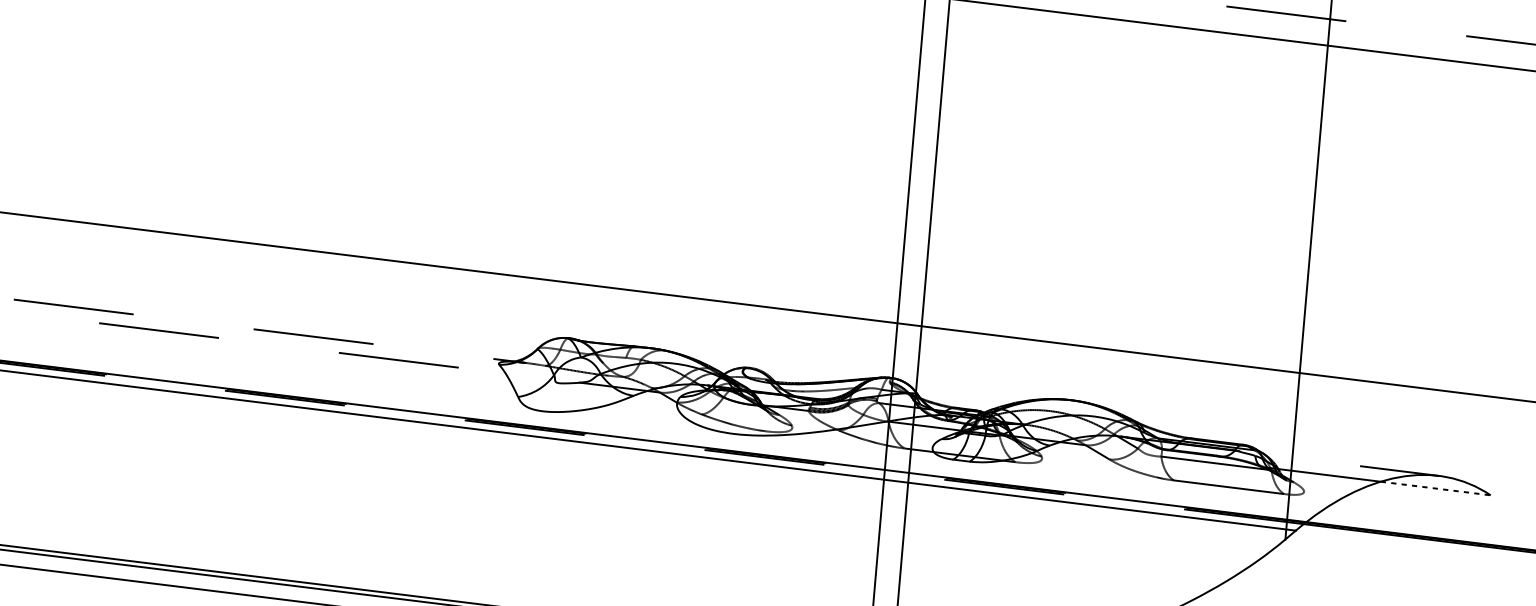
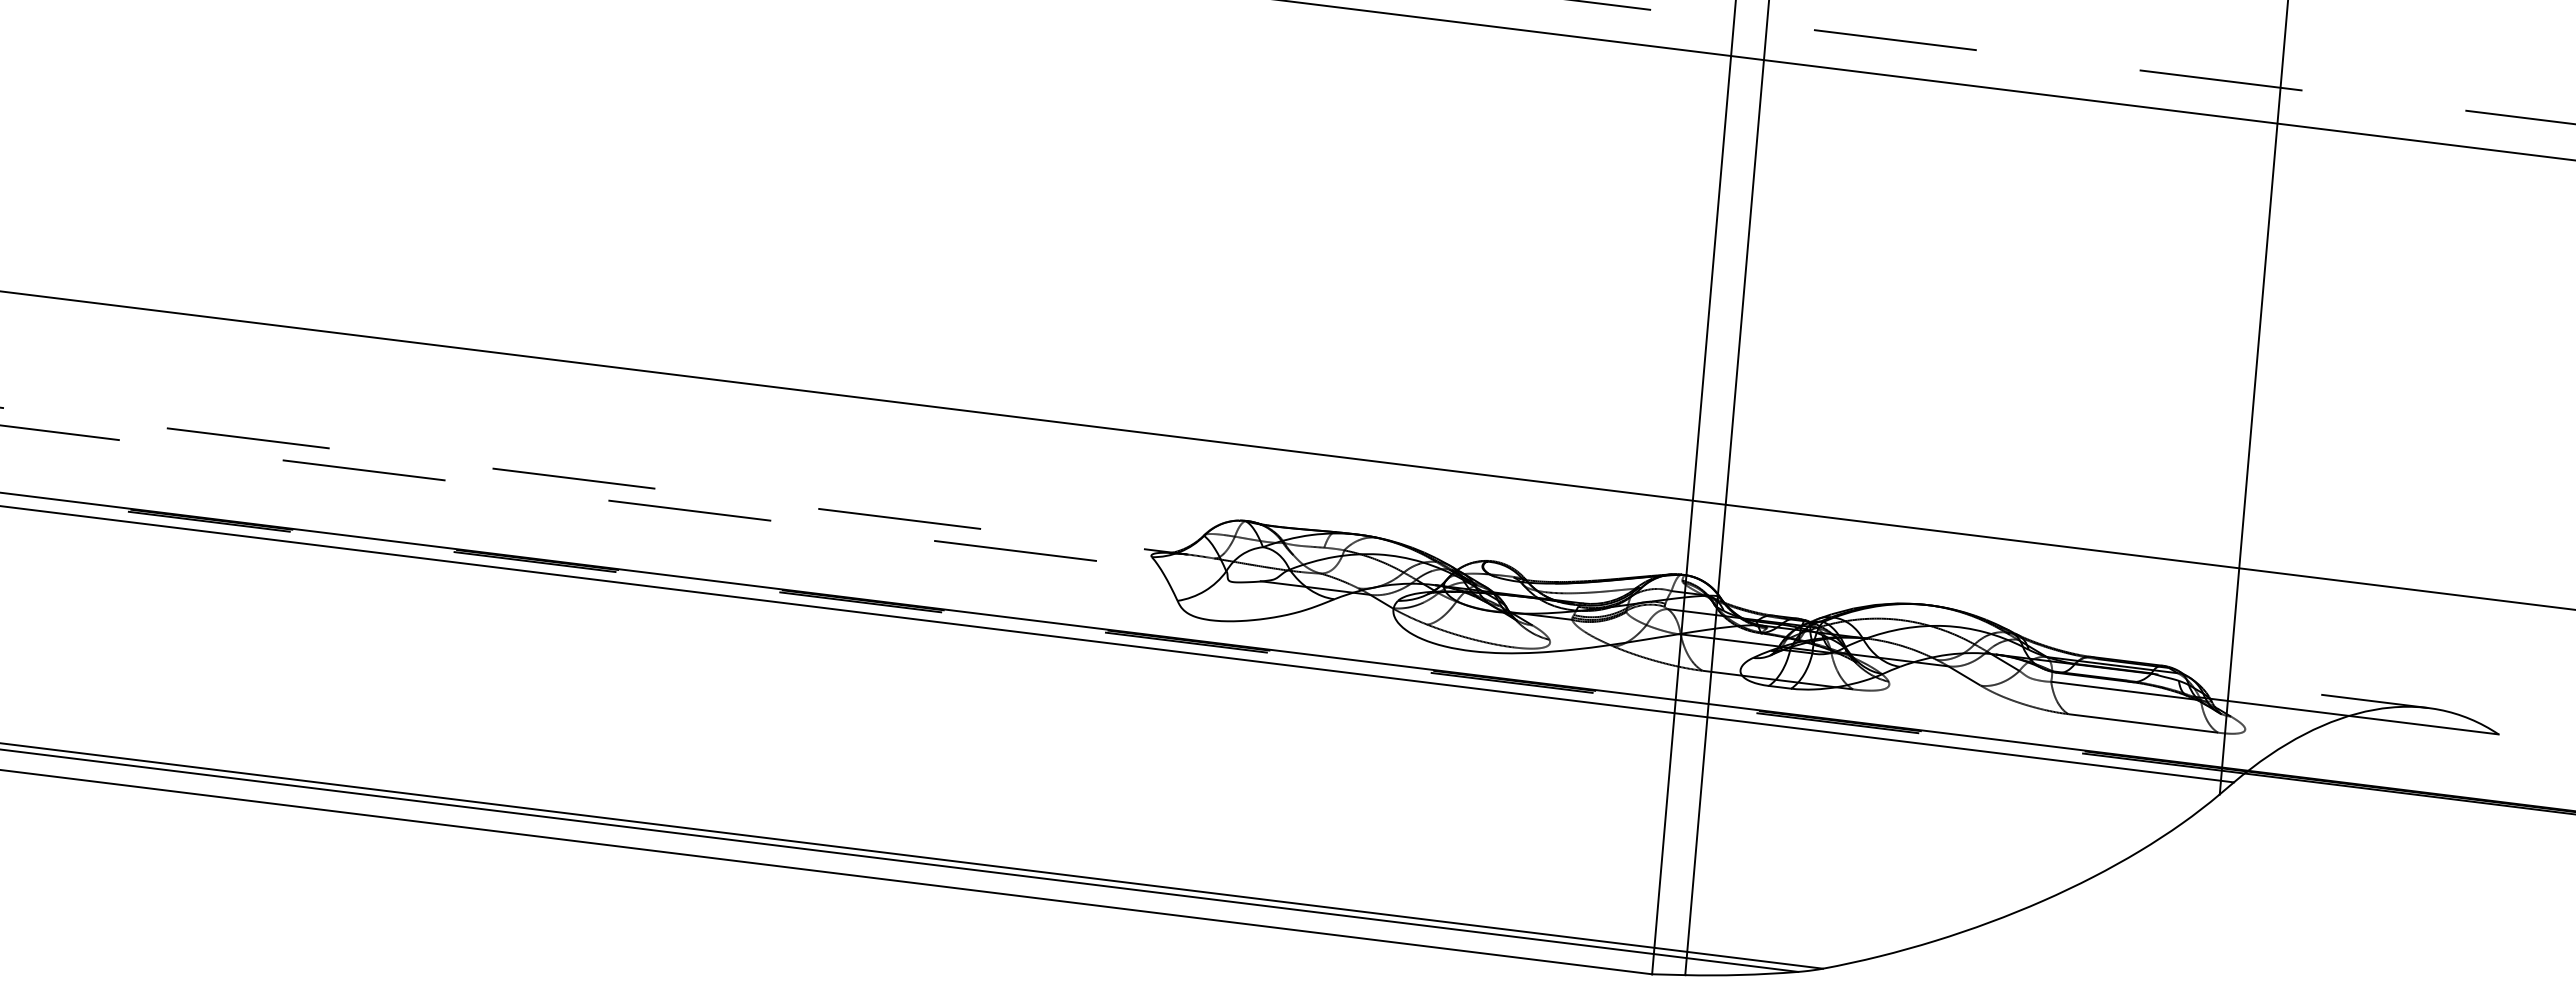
line: (1436, 488) -> (2424, 725), dashed -> solid

